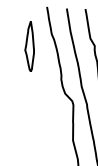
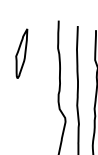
part: (29, 46) -> (21, 53), moved

